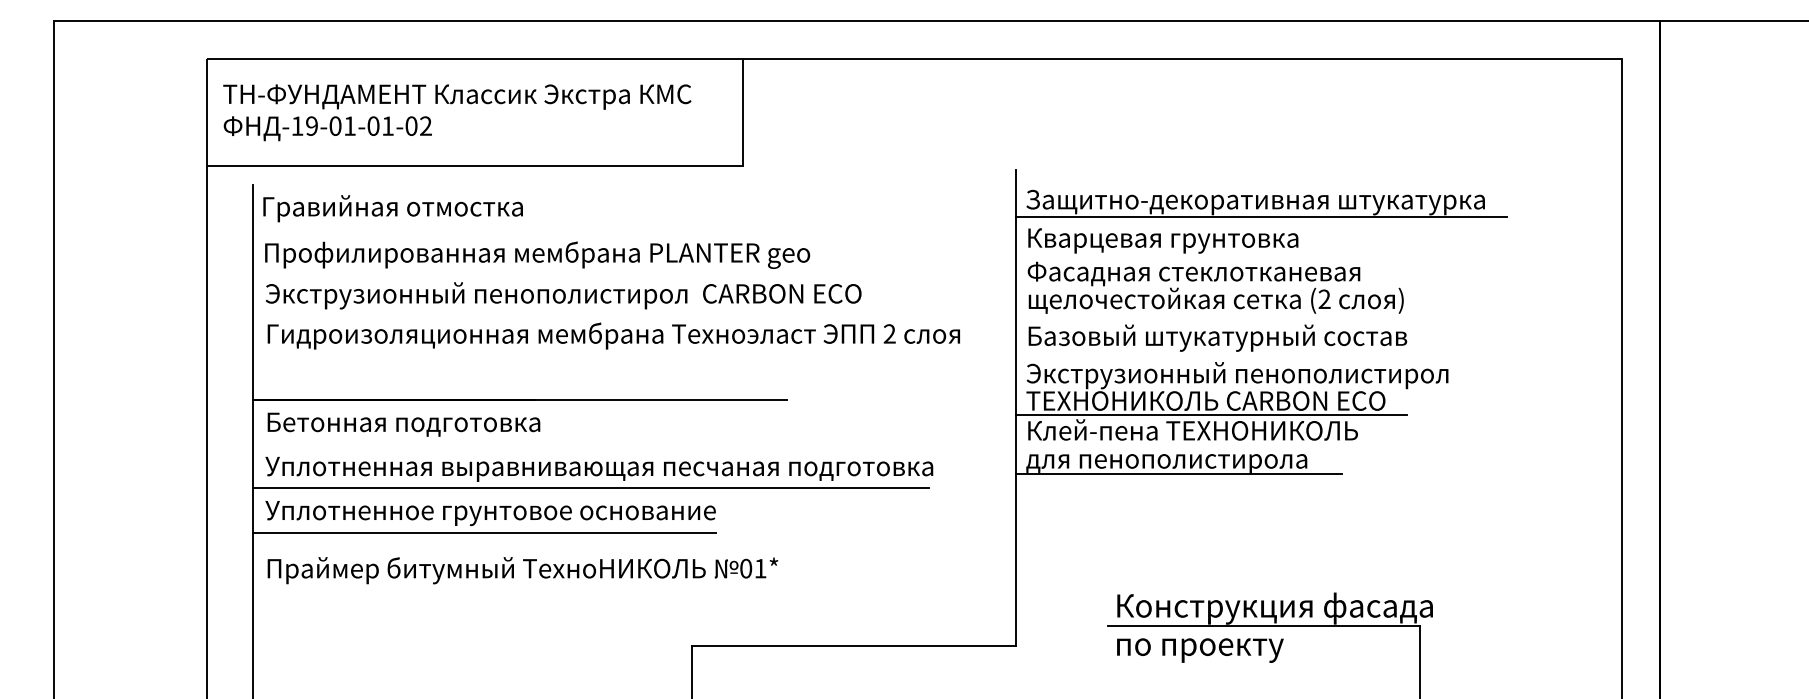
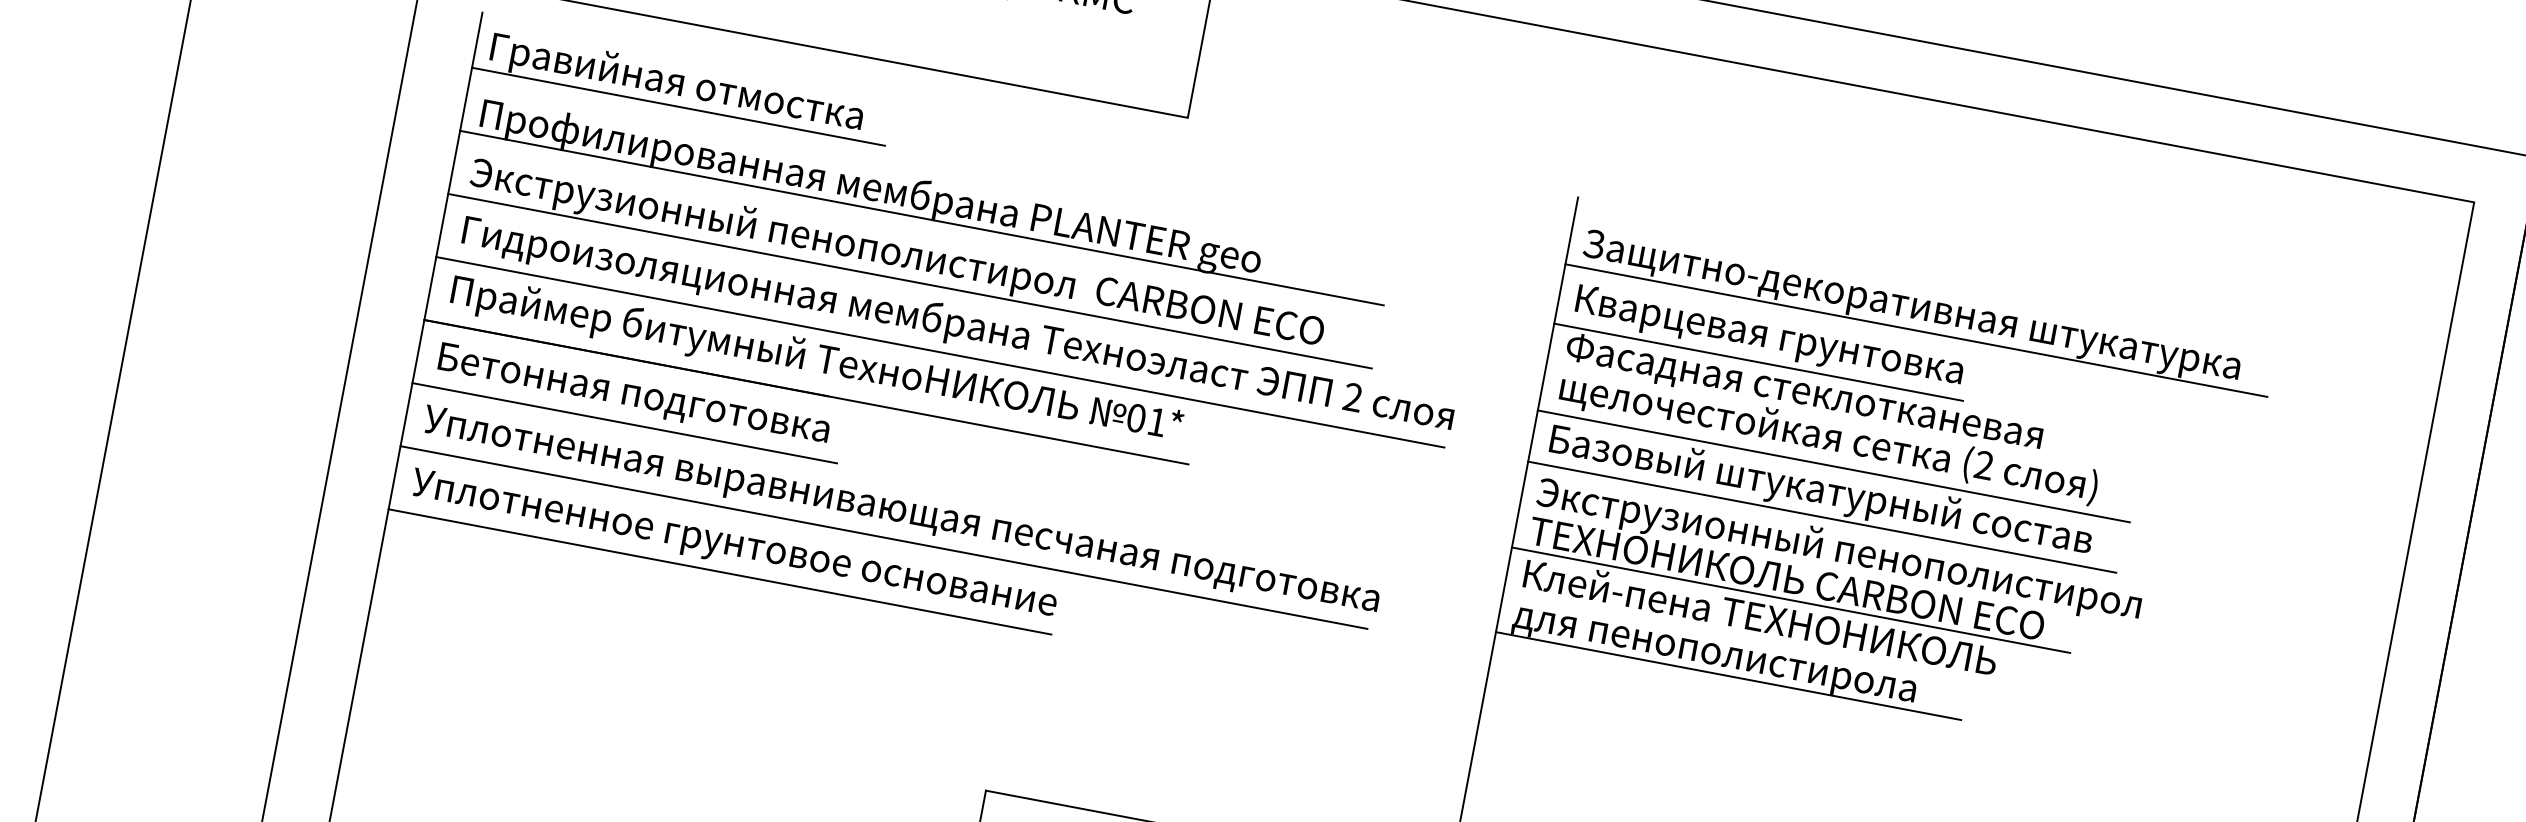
line: (396, 223) -> (677, 106), added
line: (1159, 258) -> (1759, 362), added
line: (575, 267) -> (921, 217), added
line: (575, 312) -> (909, 281), added
line: (1223, 319) -> (1834, 466), added
line: (1221, 355) -> (1821, 517), added
line: (604, 356) -> (939, 352), added
line: (400, 444) -> (623, 423), added
text: (522, 570) -> (816, 360), moved

